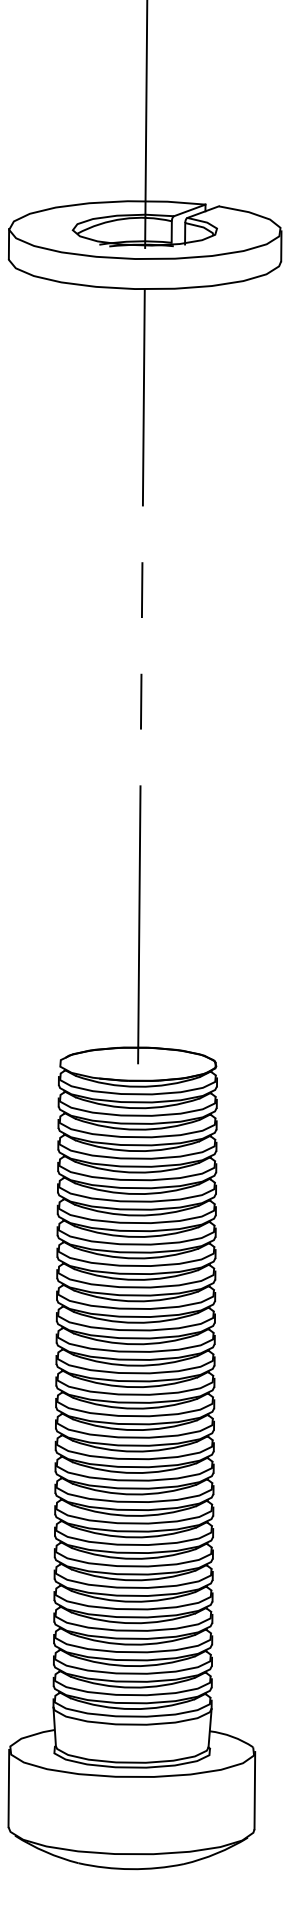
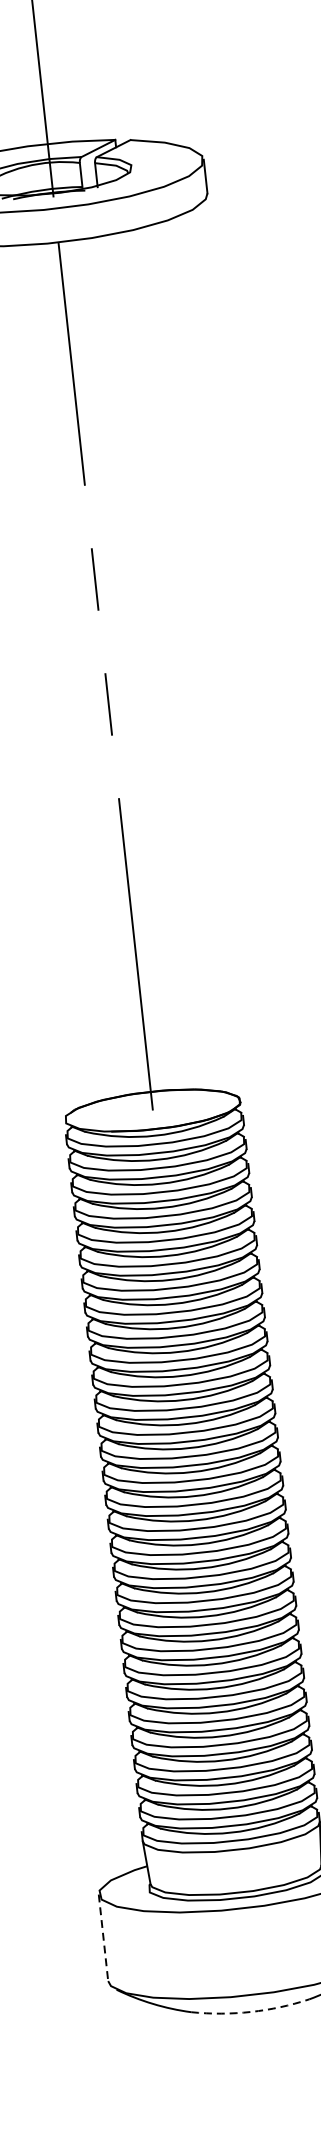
line: (8, 1788) -> (103, 1937), solid -> dashed
arc: (131, 1869) -> (251, 2012), solid -> dashed

